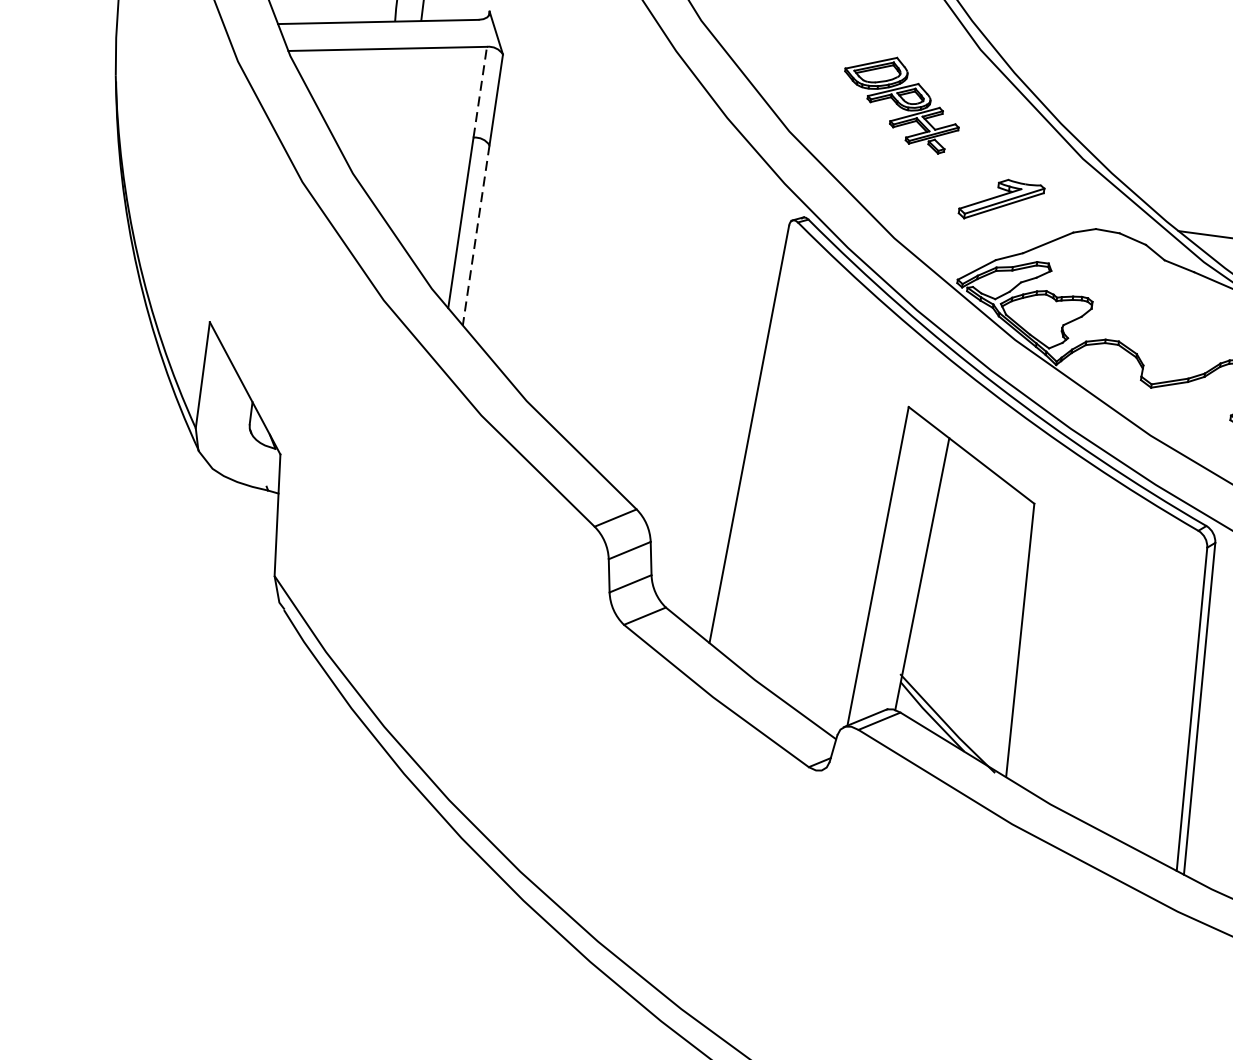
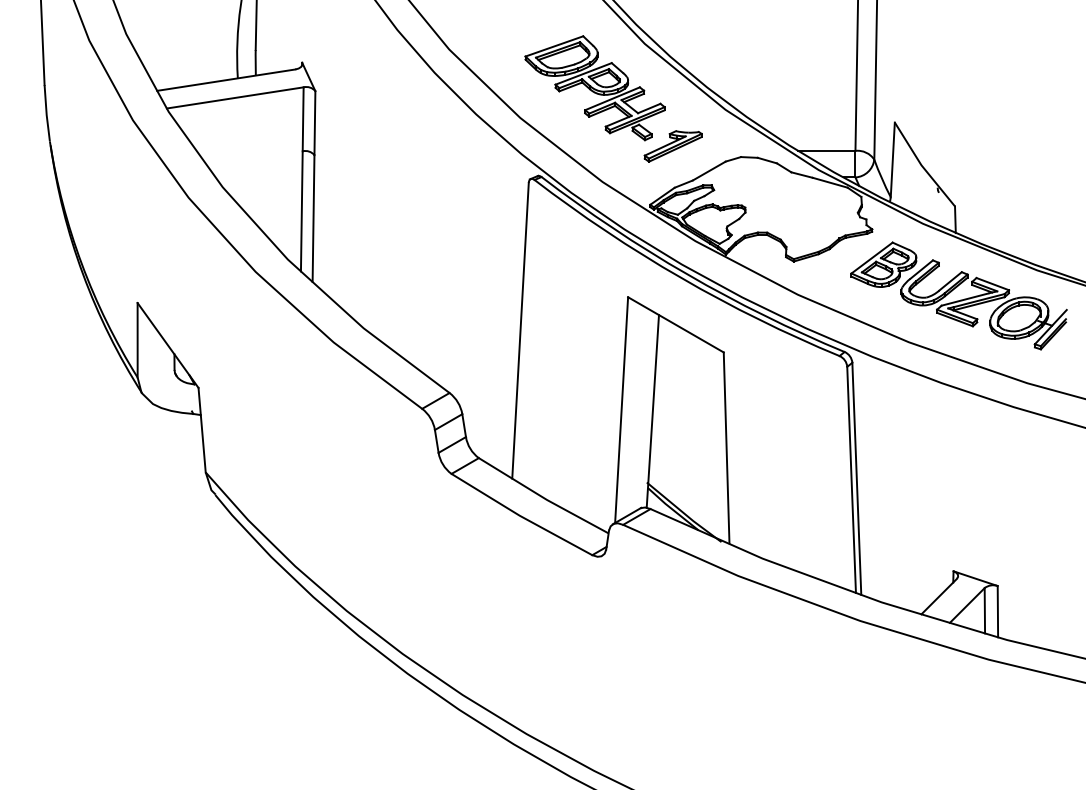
line: (480, 92) -> (303, 119), dashed -> solid
part: (900, 103) -> (594, 88), size x1.67
line: (475, 236) -> (313, 219), dashed -> solid

